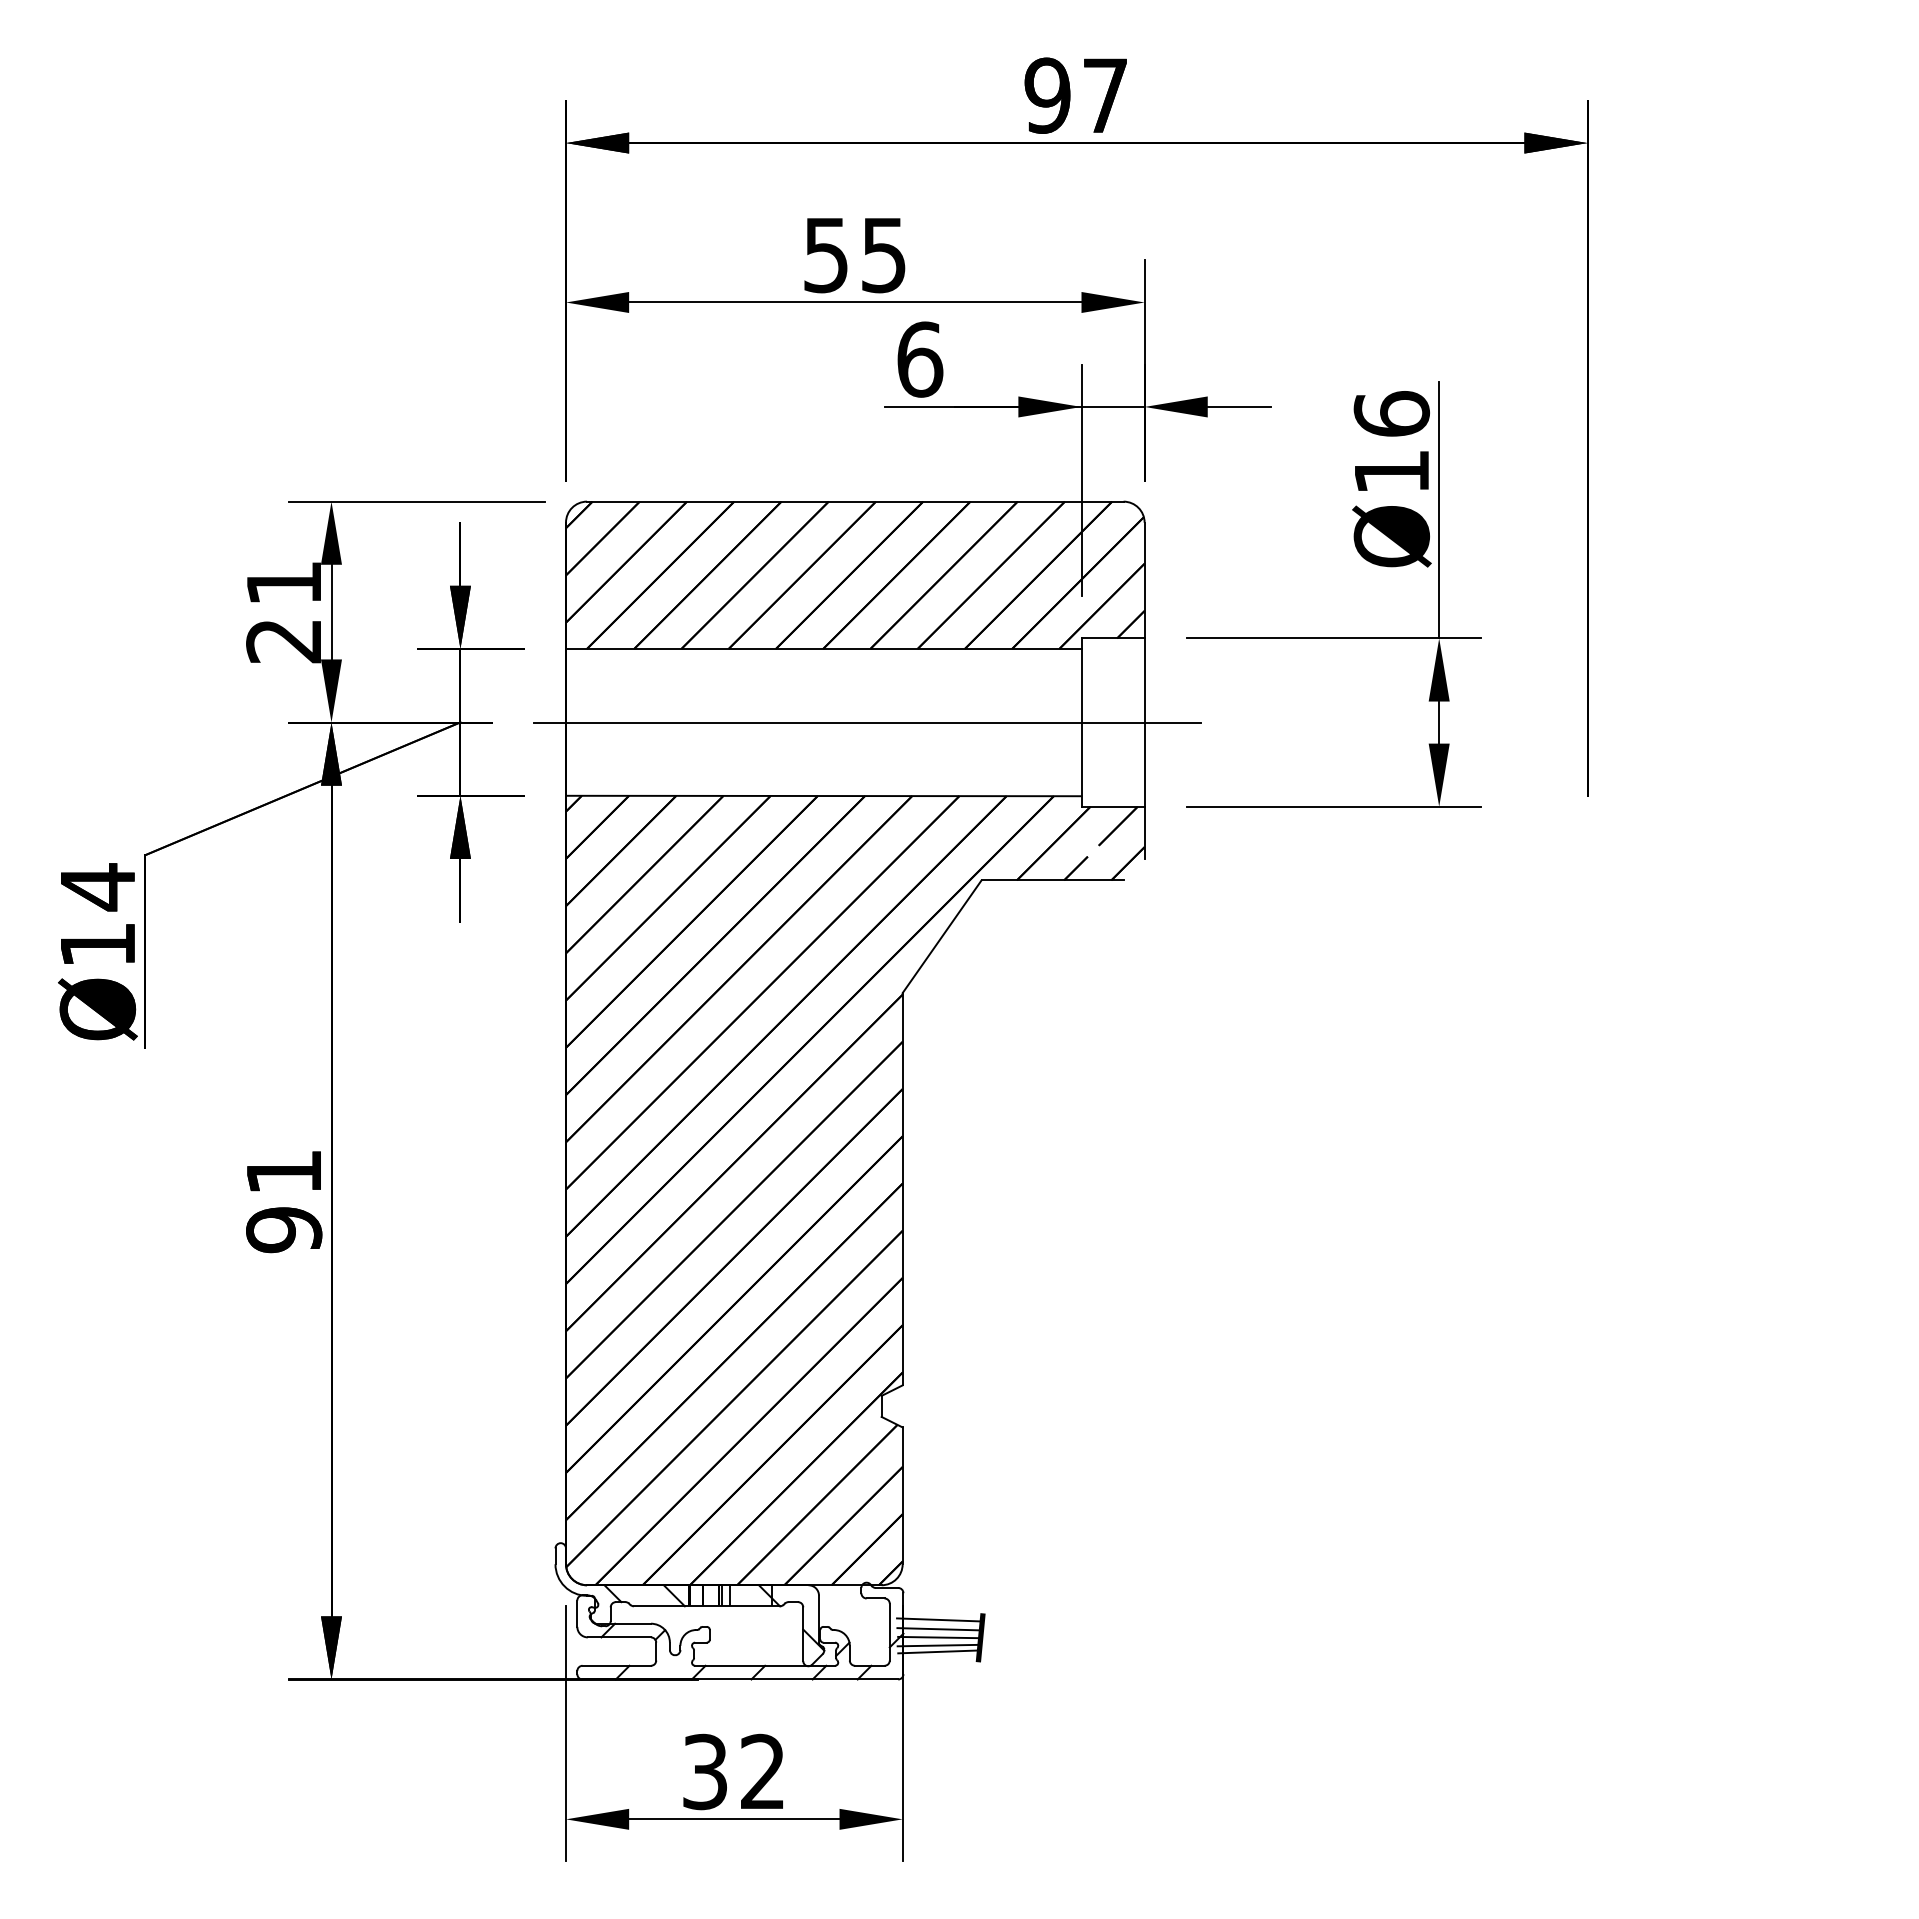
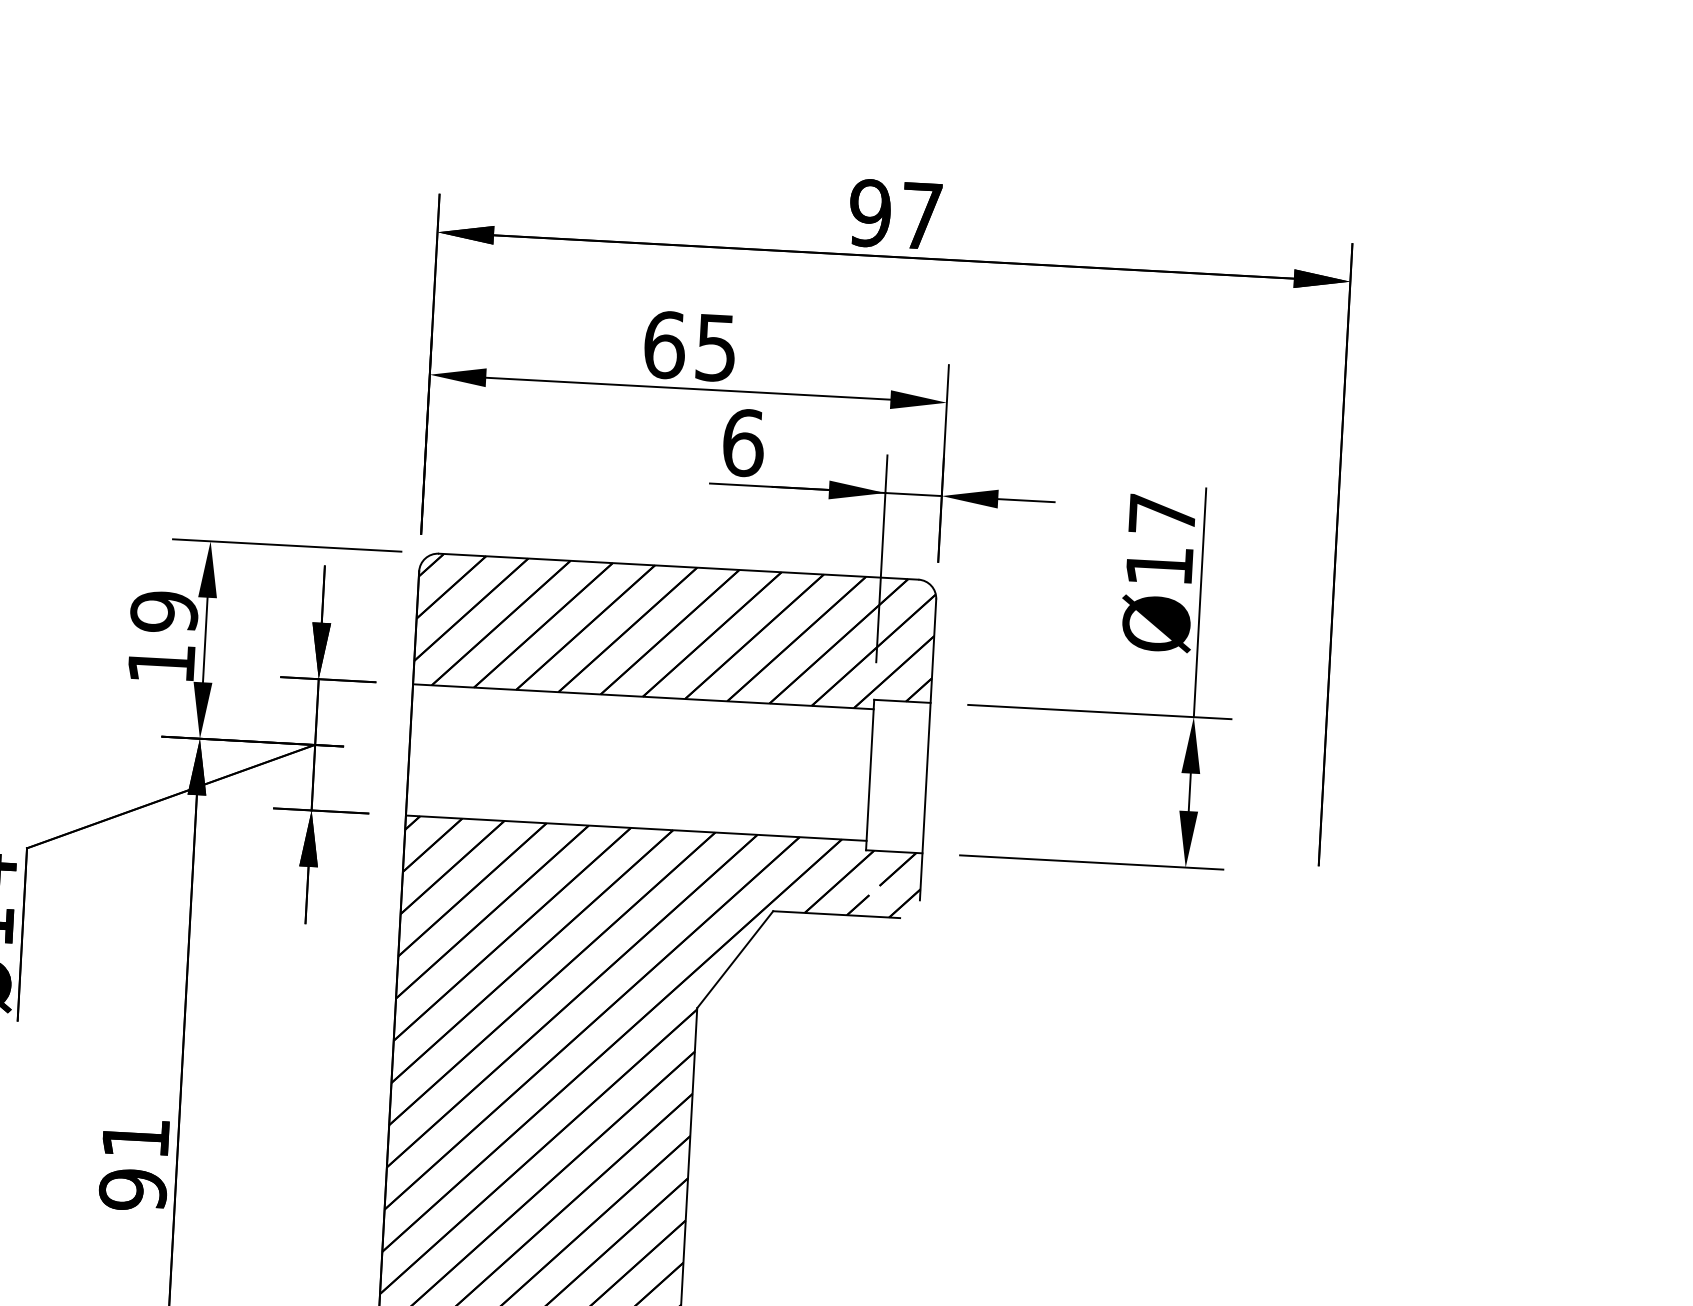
text: (826, 255) -> (664, 345), 55 -> 65
text: (1391, 413) -> (1162, 513), Ø16 -> Ø17
text: (284, 611) -> (163, 637), 21 -> 19
line: (866, 722) -> (678, 764), removed

